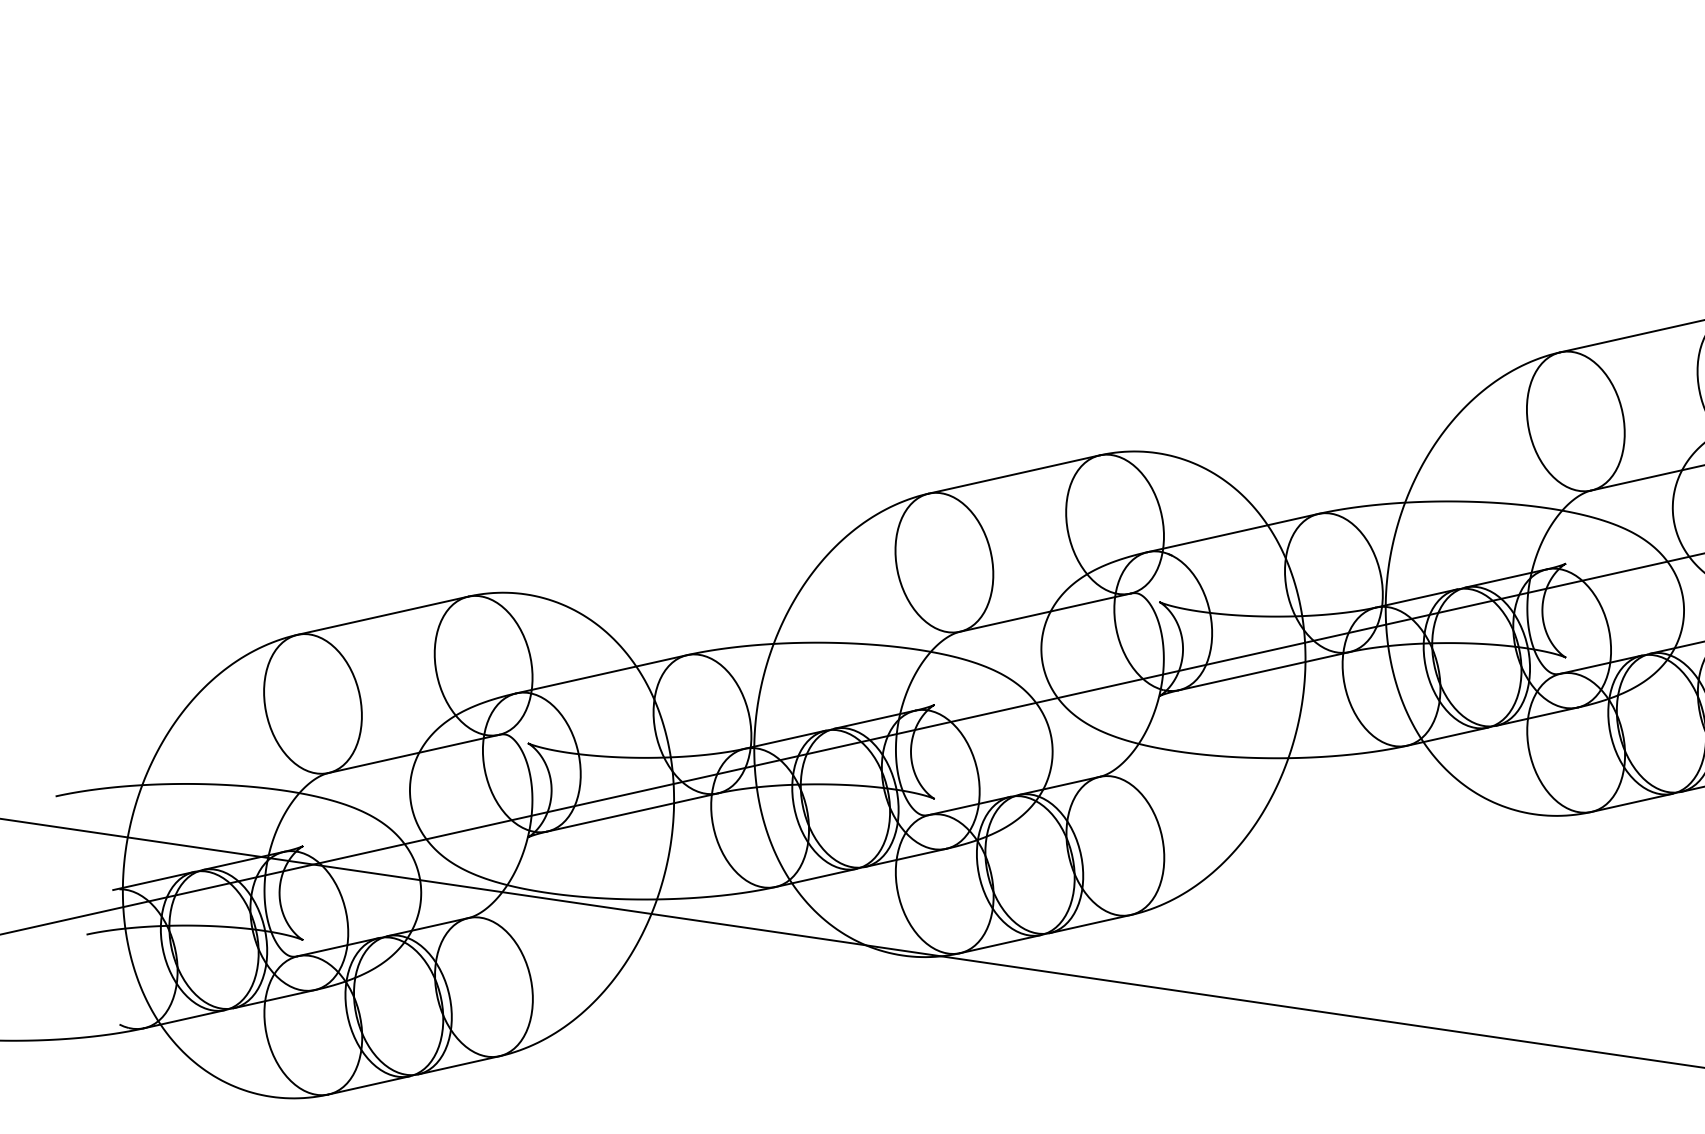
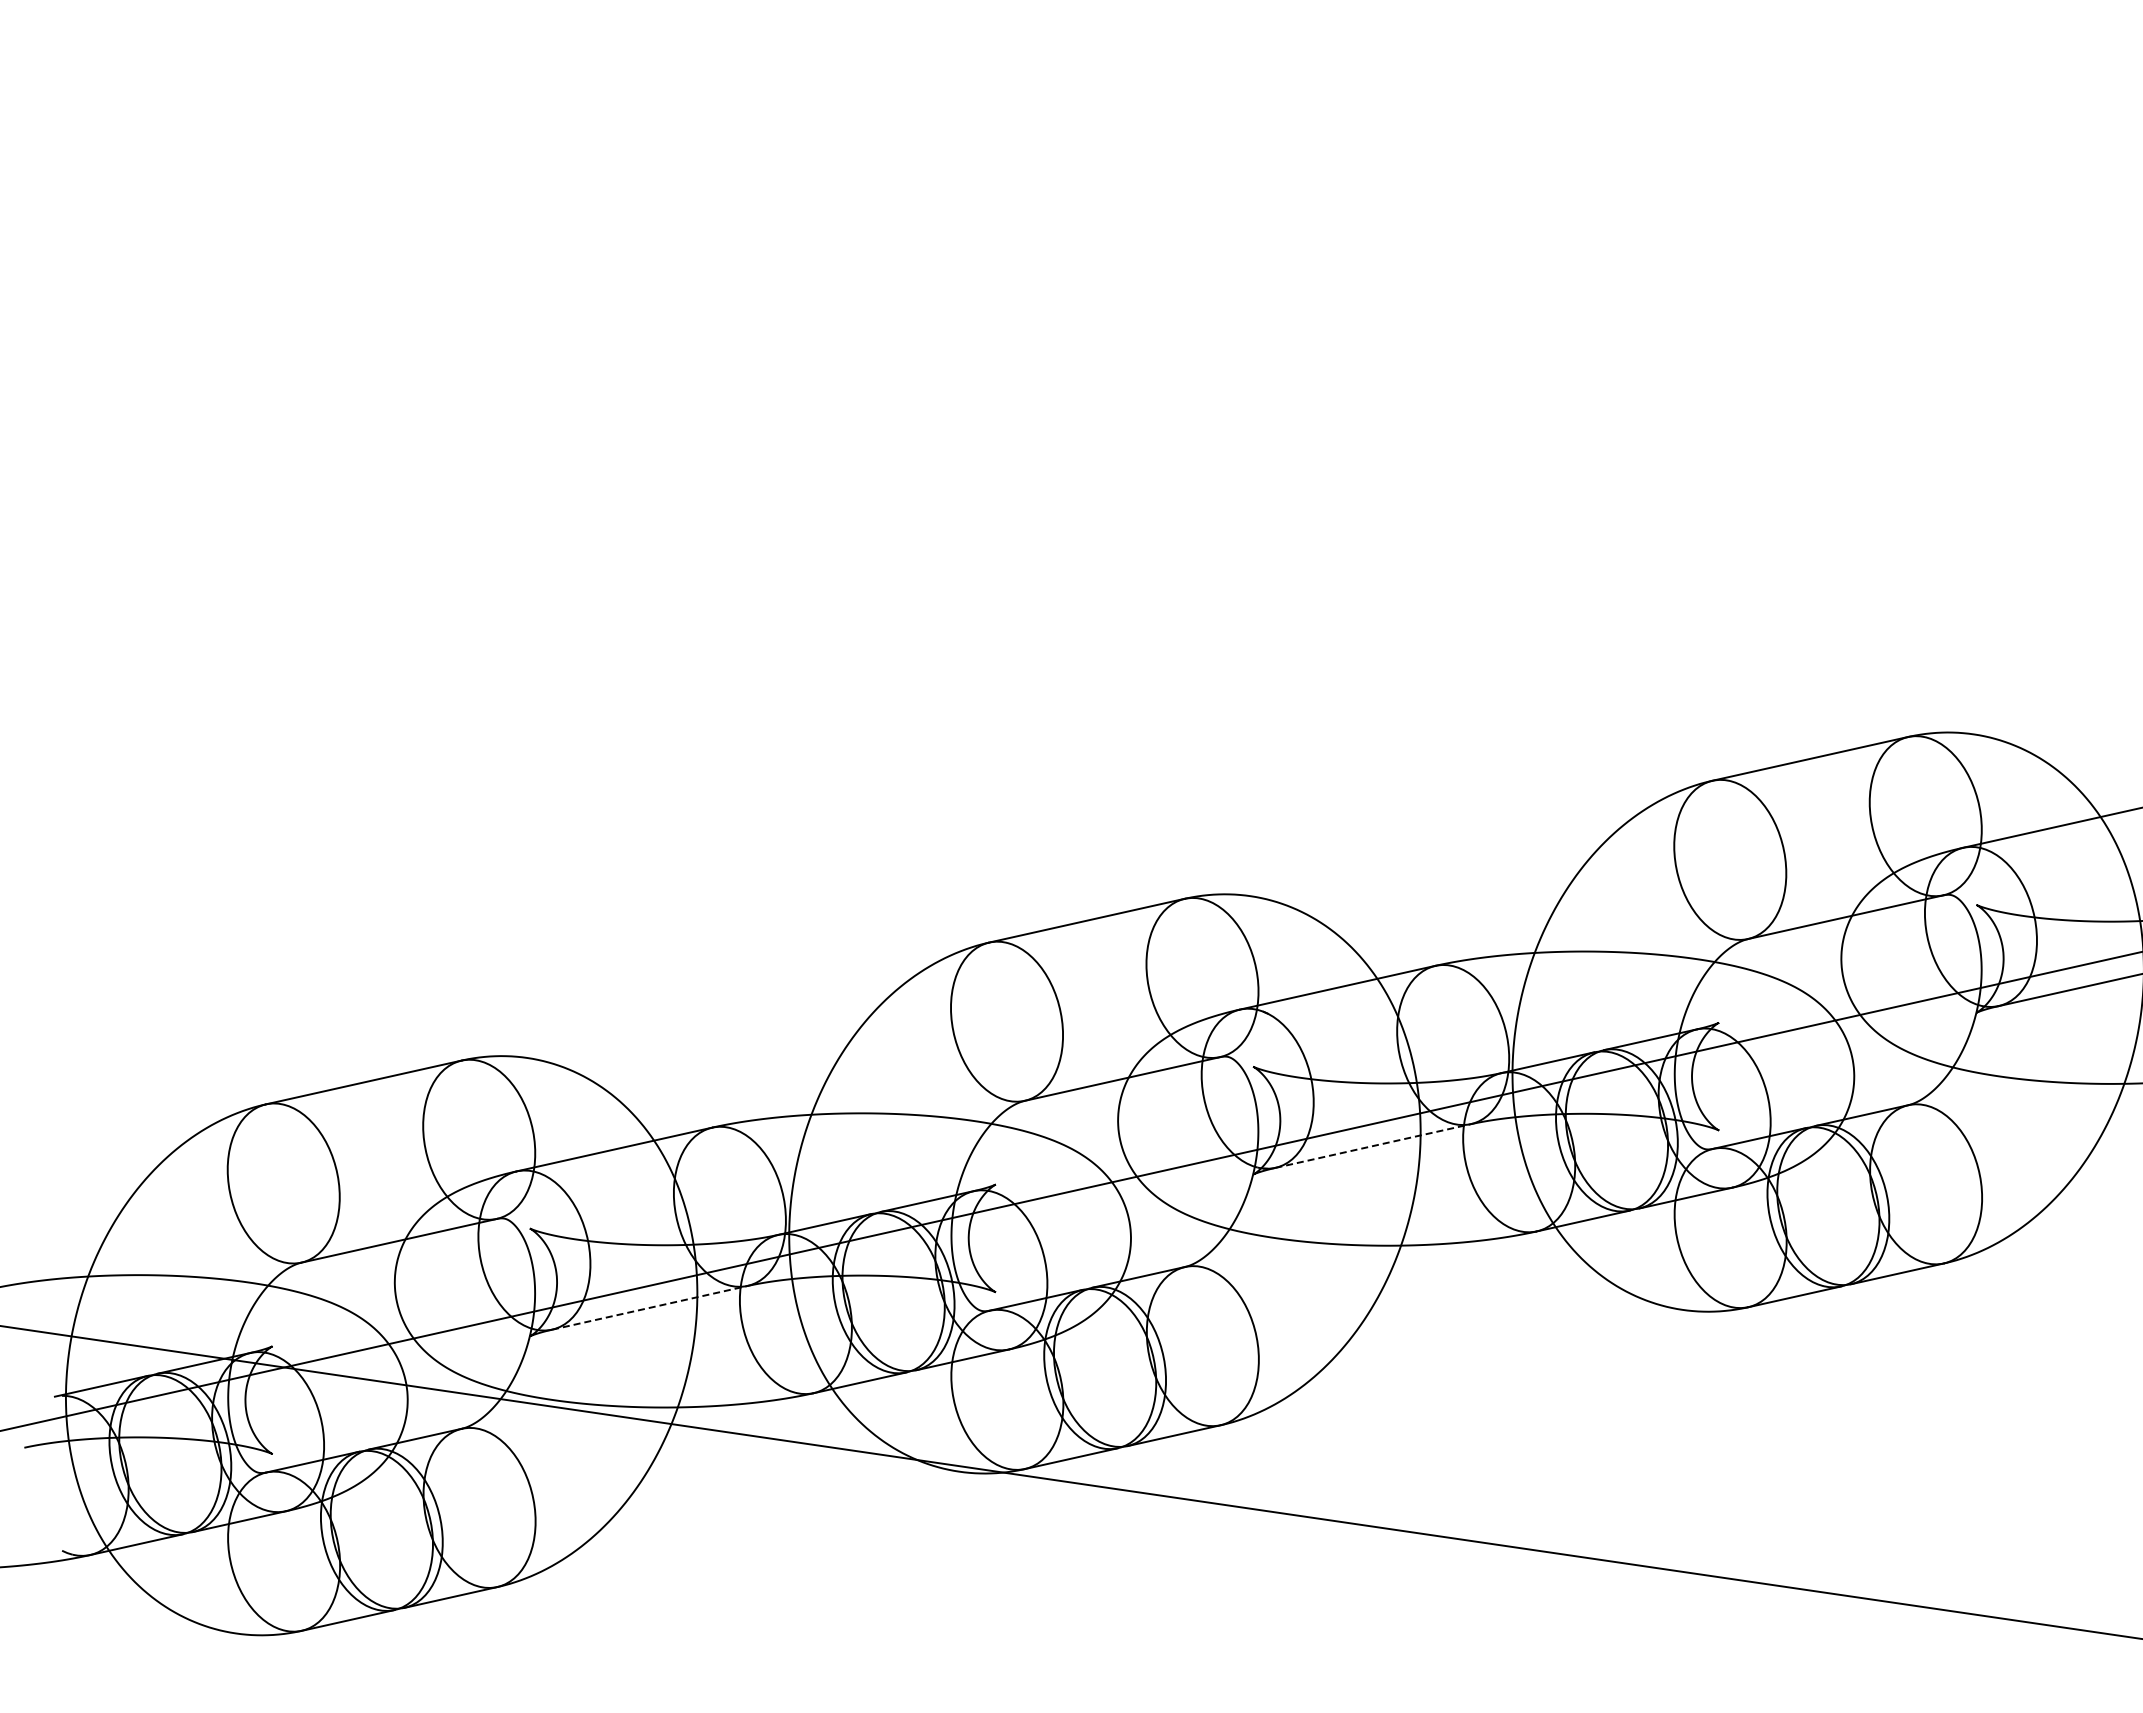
line: (1264, 670) -> (1373, 1145), solid -> dashed
line: (633, 812) -> (650, 1307), solid -> dashed

